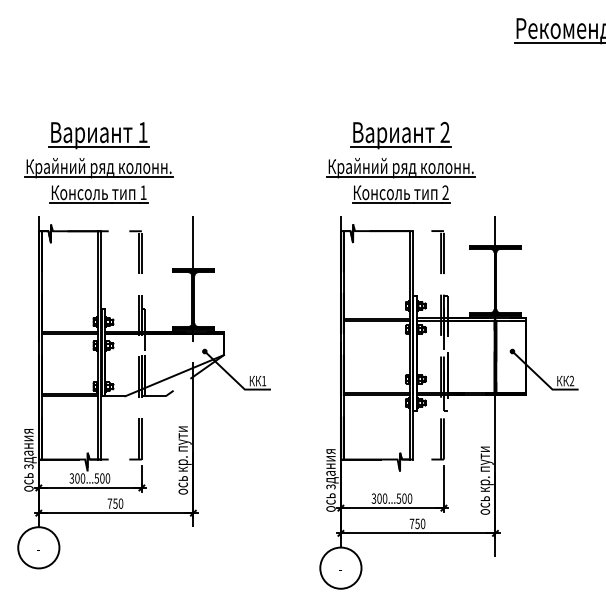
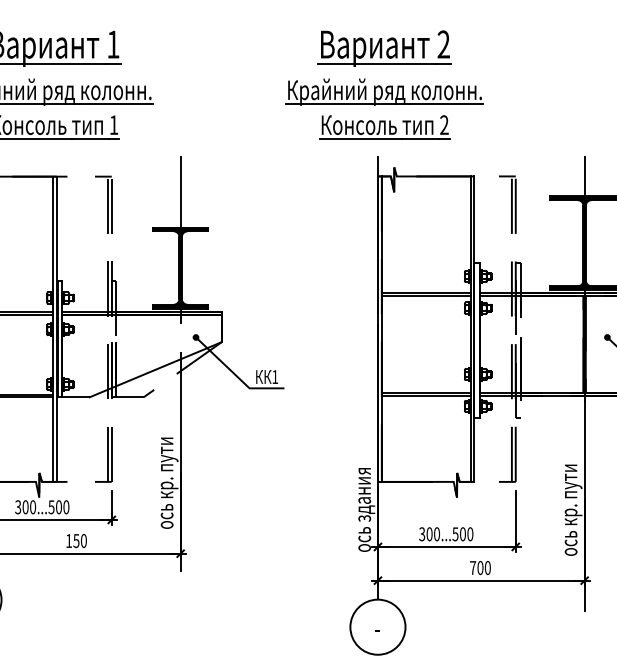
part: (400, 162) -> (384, 84), moved
text: (109, 503) -> (68, 540), 750 -> 150
text: (417, 523) -> (480, 567), 750 -> 700

